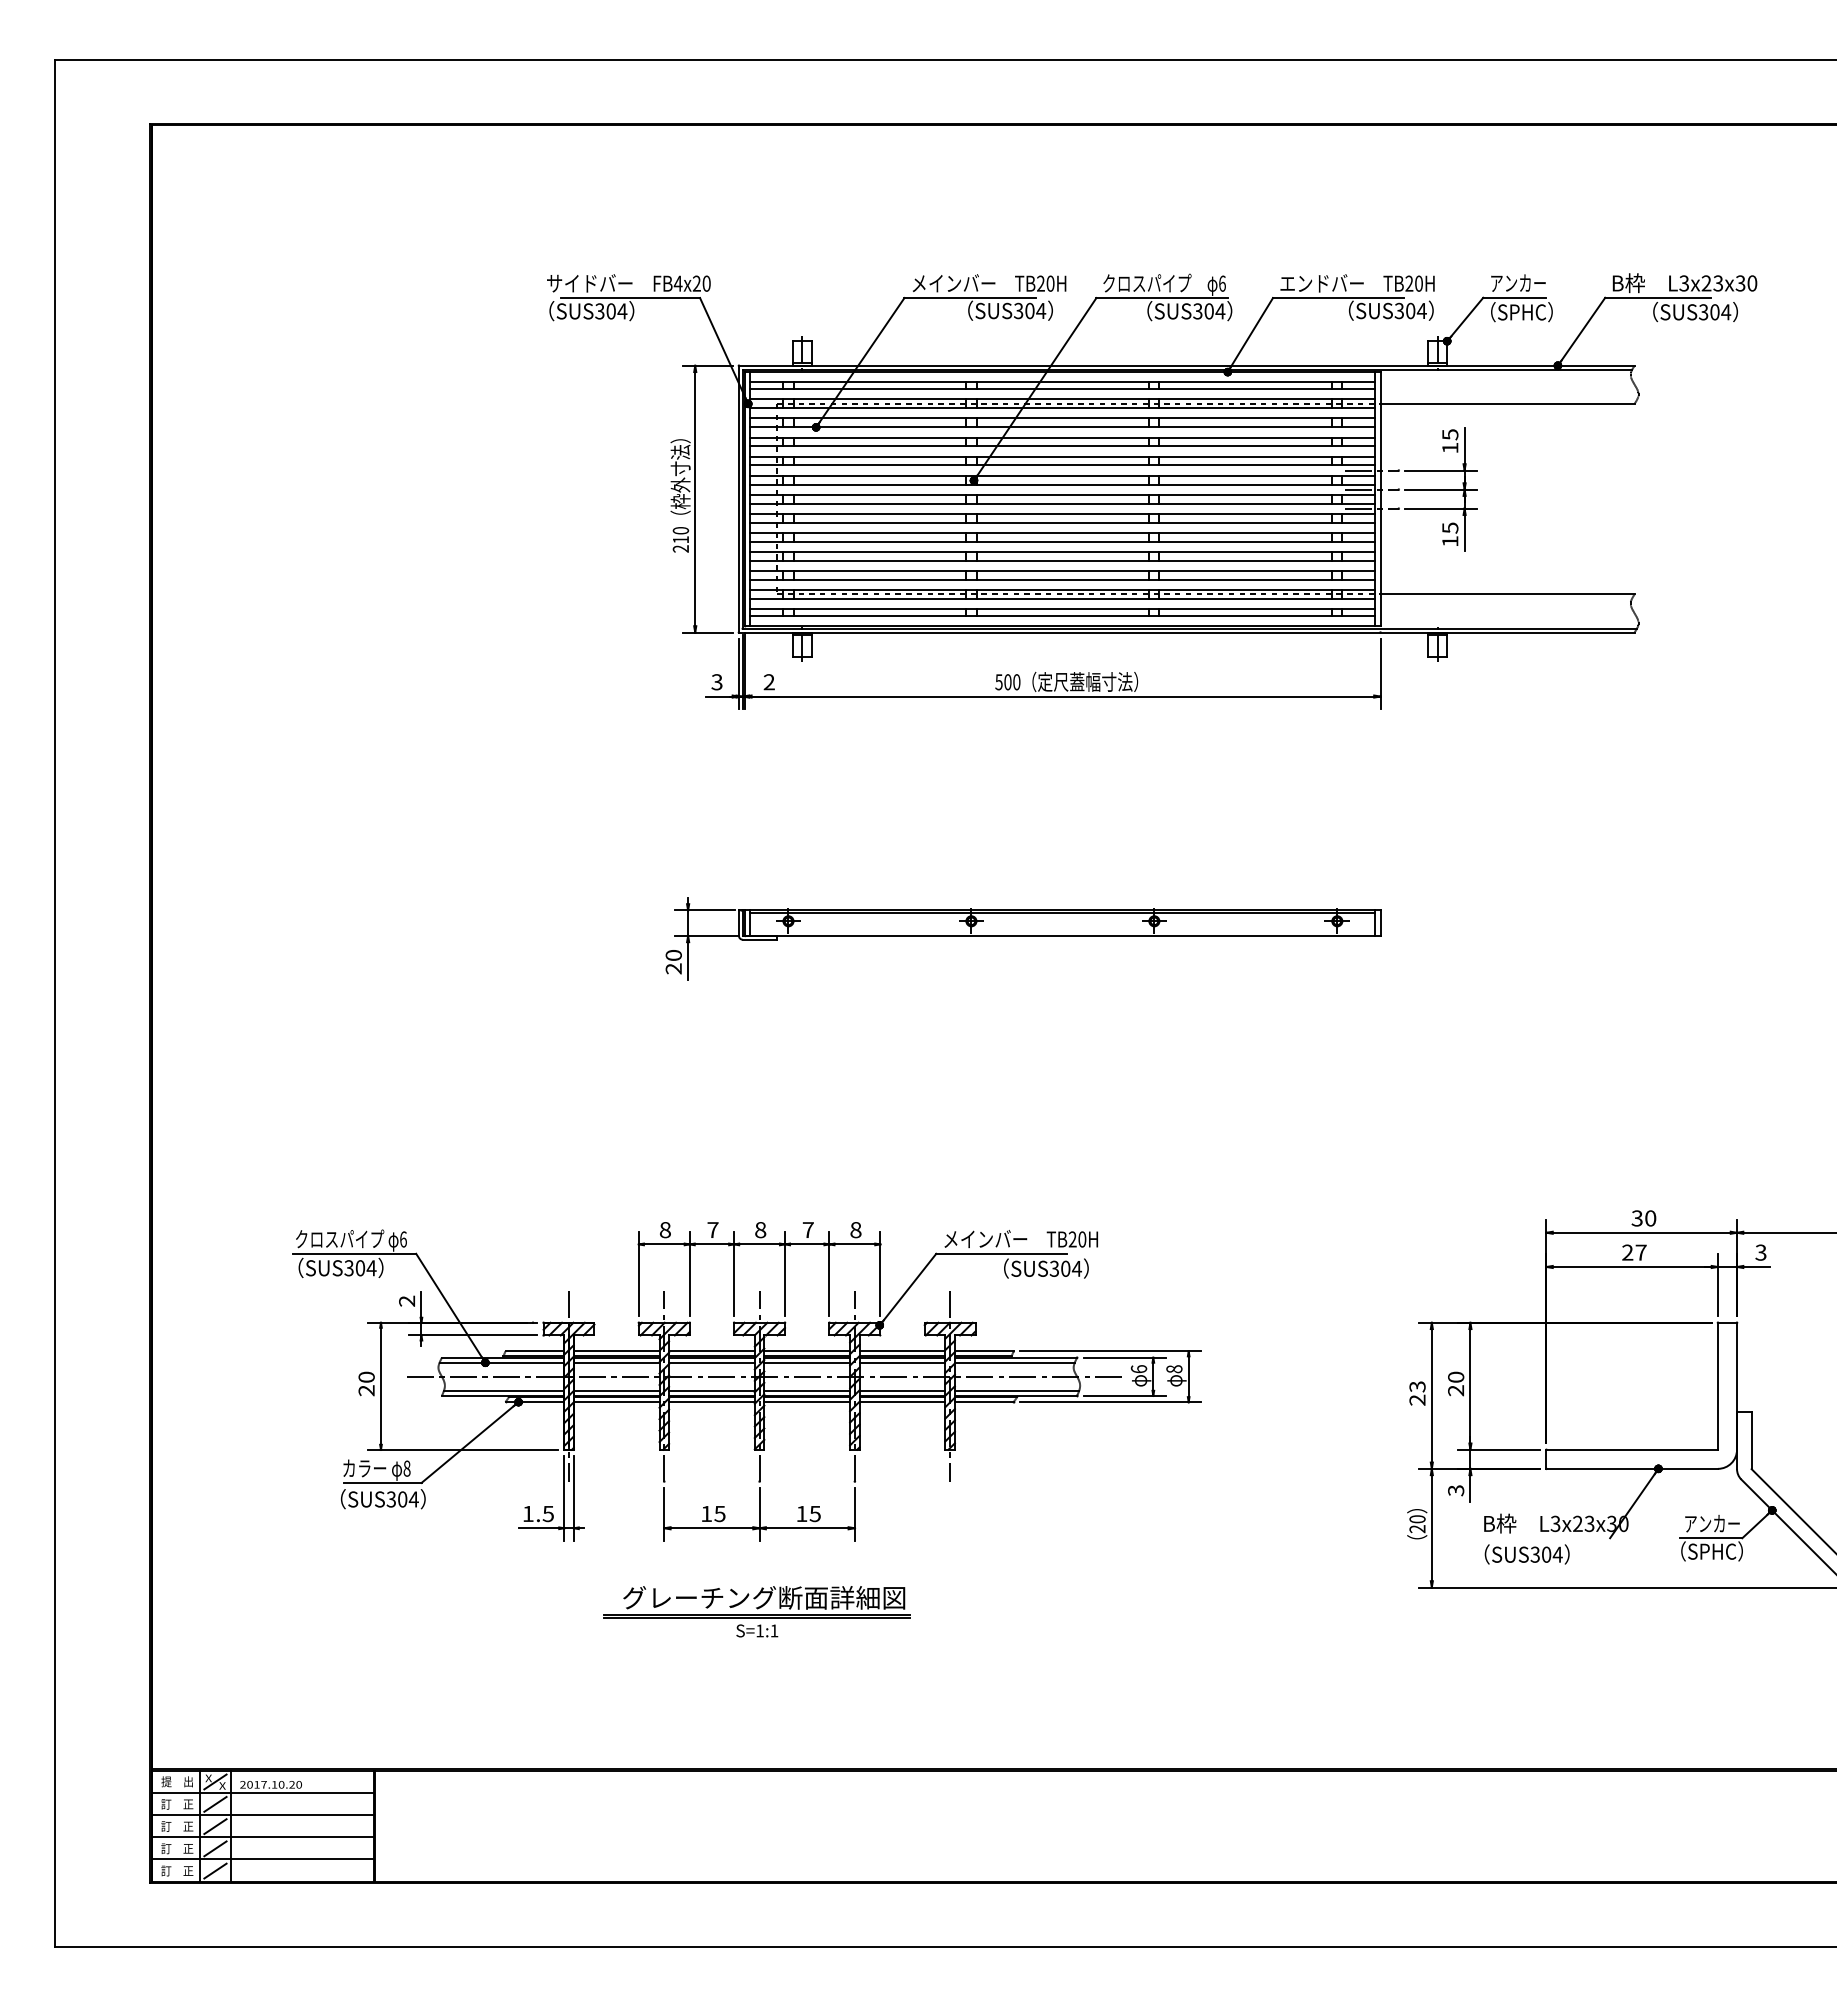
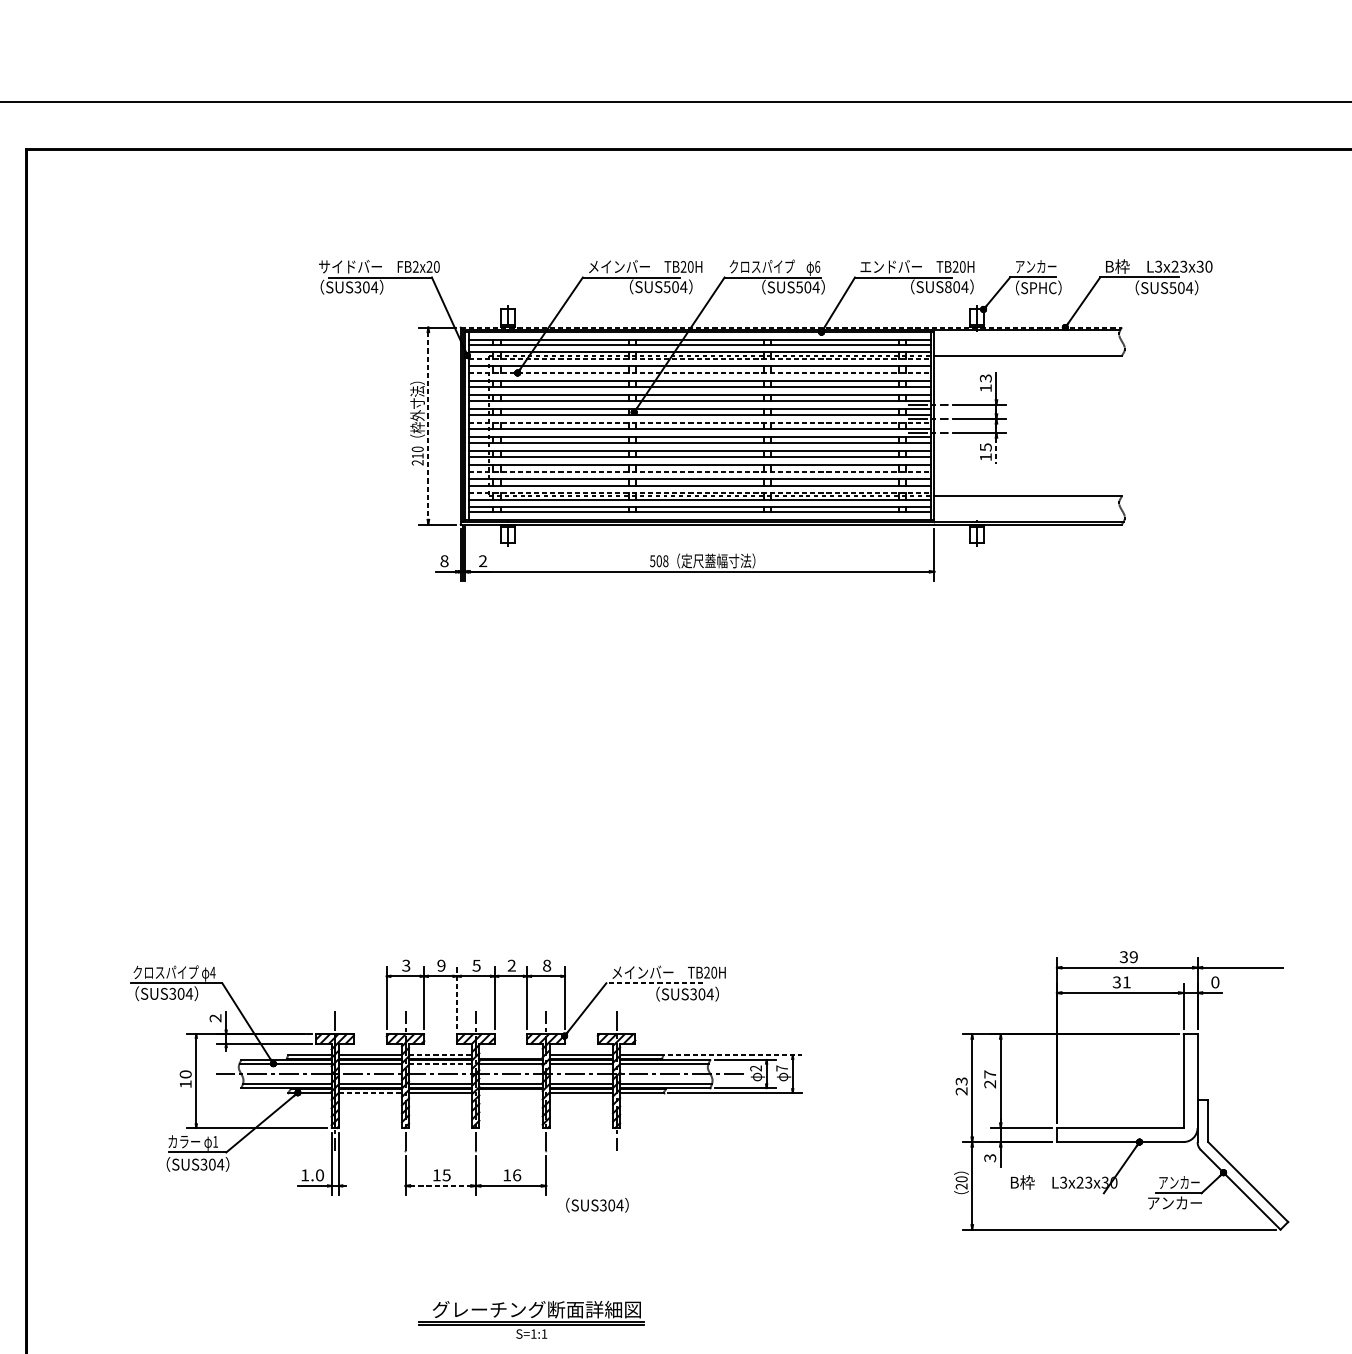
text: (677, 283) -> (415, 266), FB4x20 -> FB2x20
text: (1018, 310) -> (667, 286), SUS304 -> SUS504
text: (1197, 310) -> (799, 286), SUS304 -> SUS504
text: (1399, 310) -> (948, 286), SUS304 -> SUS804
text: (1703, 311) -> (1172, 287), SUS304 -> SUS504
line: (1186, 365) -> (791, 327), solid -> dashed
line: (1062, 408) -> (699, 359), solid -> dashed
line: (1062, 427) -> (699, 373), solid -> dashed
text: (1449, 434) -> (985, 378), 15 -> 13
line: (1062, 494) -> (699, 422), solid -> dashed
line: (695, 499) -> (428, 426), solid -> dashed
line: (1464, 533) -> (996, 451), solid -> dashed
line: (1062, 560) -> (699, 471), solid -> dashed
line: (1062, 589) -> (699, 492), solid -> dashed
text: (1016, 681) -> (665, 560), 500 -> 508
text: (716, 682) -> (444, 561), 3 -> 8
part: (1023, 938) -> (670, 750), removed
text: (1650, 1218) -> (1133, 957), 30 -> 39
text: (807, 1229) -> (511, 965), 7 -> 2
text: (664, 1230) -> (405, 966), 8 -> 3
text: (712, 1230) -> (441, 966), 7 -> 9
text: (760, 1230) -> (476, 966), 8 -> 5
text: (403, 1239) -> (212, 972), 6 -> 4
text: (1634, 1252) -> (1121, 982), 27 -> 31
text: (1760, 1252) -> (1214, 982), 3 -> 0
line: (1001, 1253) -> (654, 983), solid -> dashed
line: (734, 1273) -> (457, 997), solid -> dashed
line: (711, 1351) -> (440, 1055), solid -> dashed
line: (807, 1351) -> (511, 1055), removed
line: (1110, 1351) -> (734, 1055), solid -> dashed
line: (711, 1362) -> (440, 1063), solid -> dashed
text: (1138, 1369) -> (755, 1068), 6 -> 2
text: (1174, 1369) -> (782, 1068), 8 -> 7
text: (1456, 1376) -> (990, 1073), 20 -> 27
text: (366, 1390) -> (185, 1084), 20 -> 10
line: (616, 1402) -> (370, 1093), solid -> dashed
line: (807, 1402) -> (511, 1093), removed
text: (406, 1468) -> (215, 1141), 8 -> 1
text: (547, 1513) -> (319, 1175), 1.5 -> 1.0
text: (814, 1513) -> (516, 1175), 15 -> 16
line: (712, 1528) -> (441, 1186), solid -> dashed
text: (1706, 1551) -> (1175, 1203), （SPHC） -> アンカー
text: (1526, 1554) -> (596, 1205), moved
part: (756, 1611) -> (531, 1319), moved

